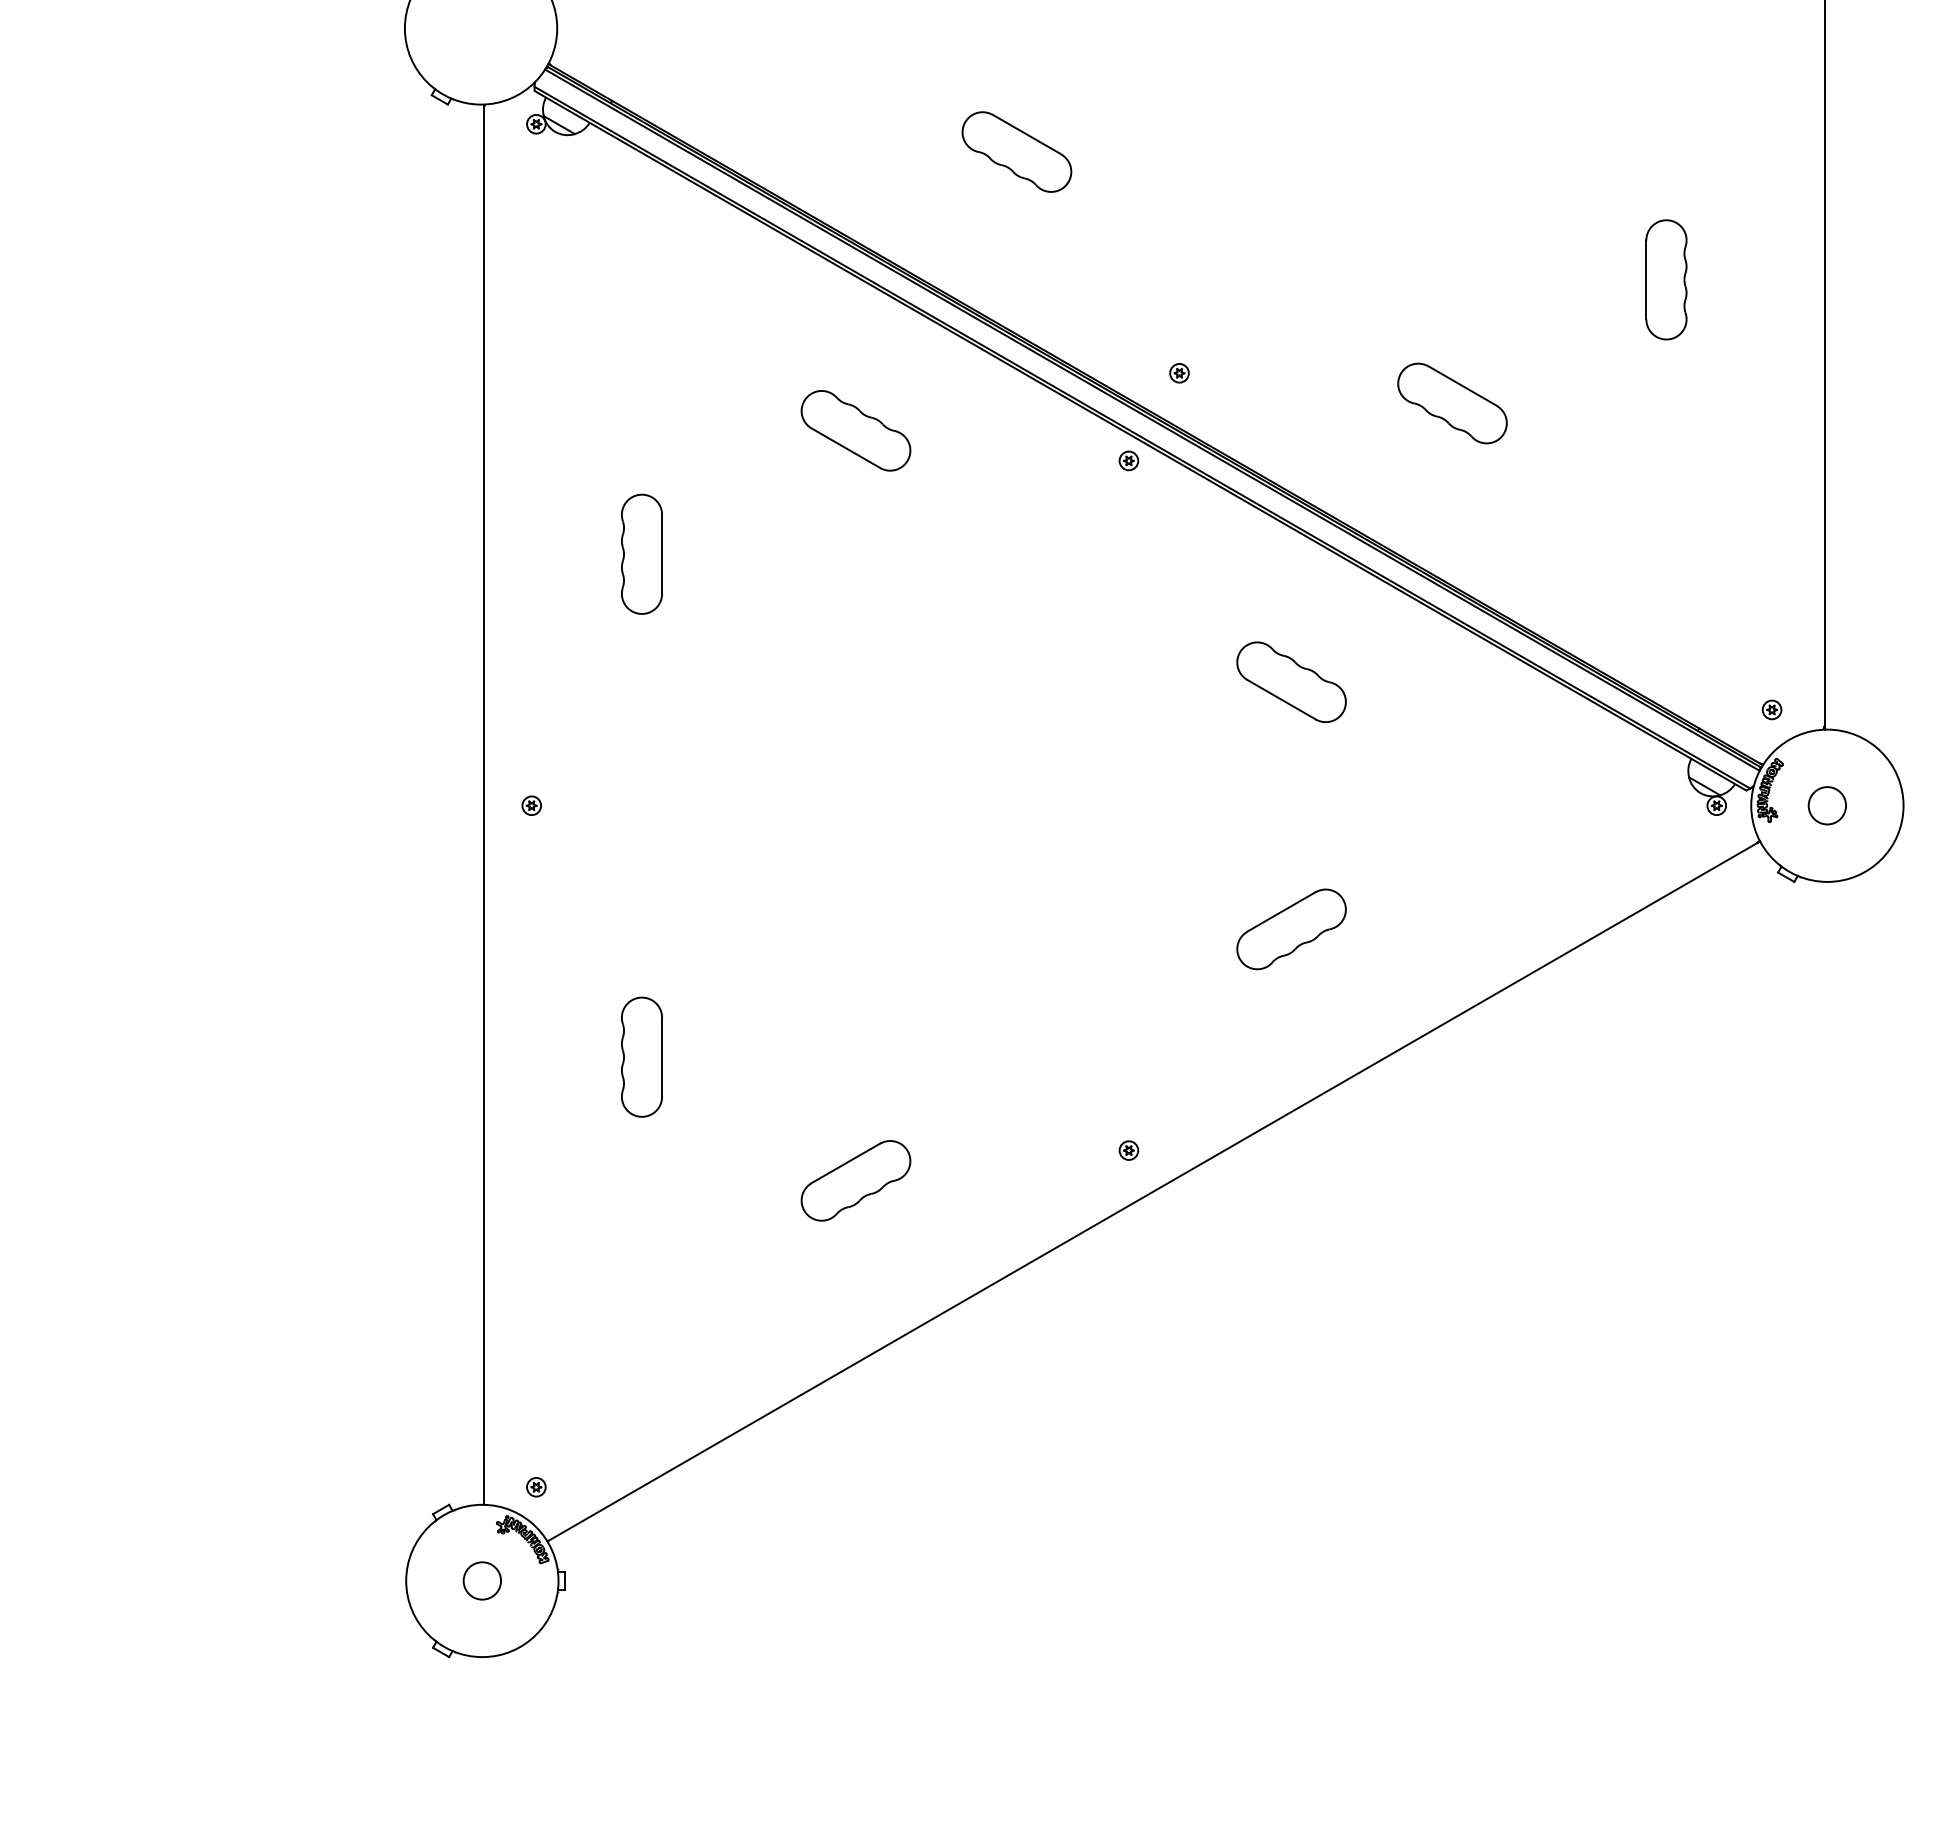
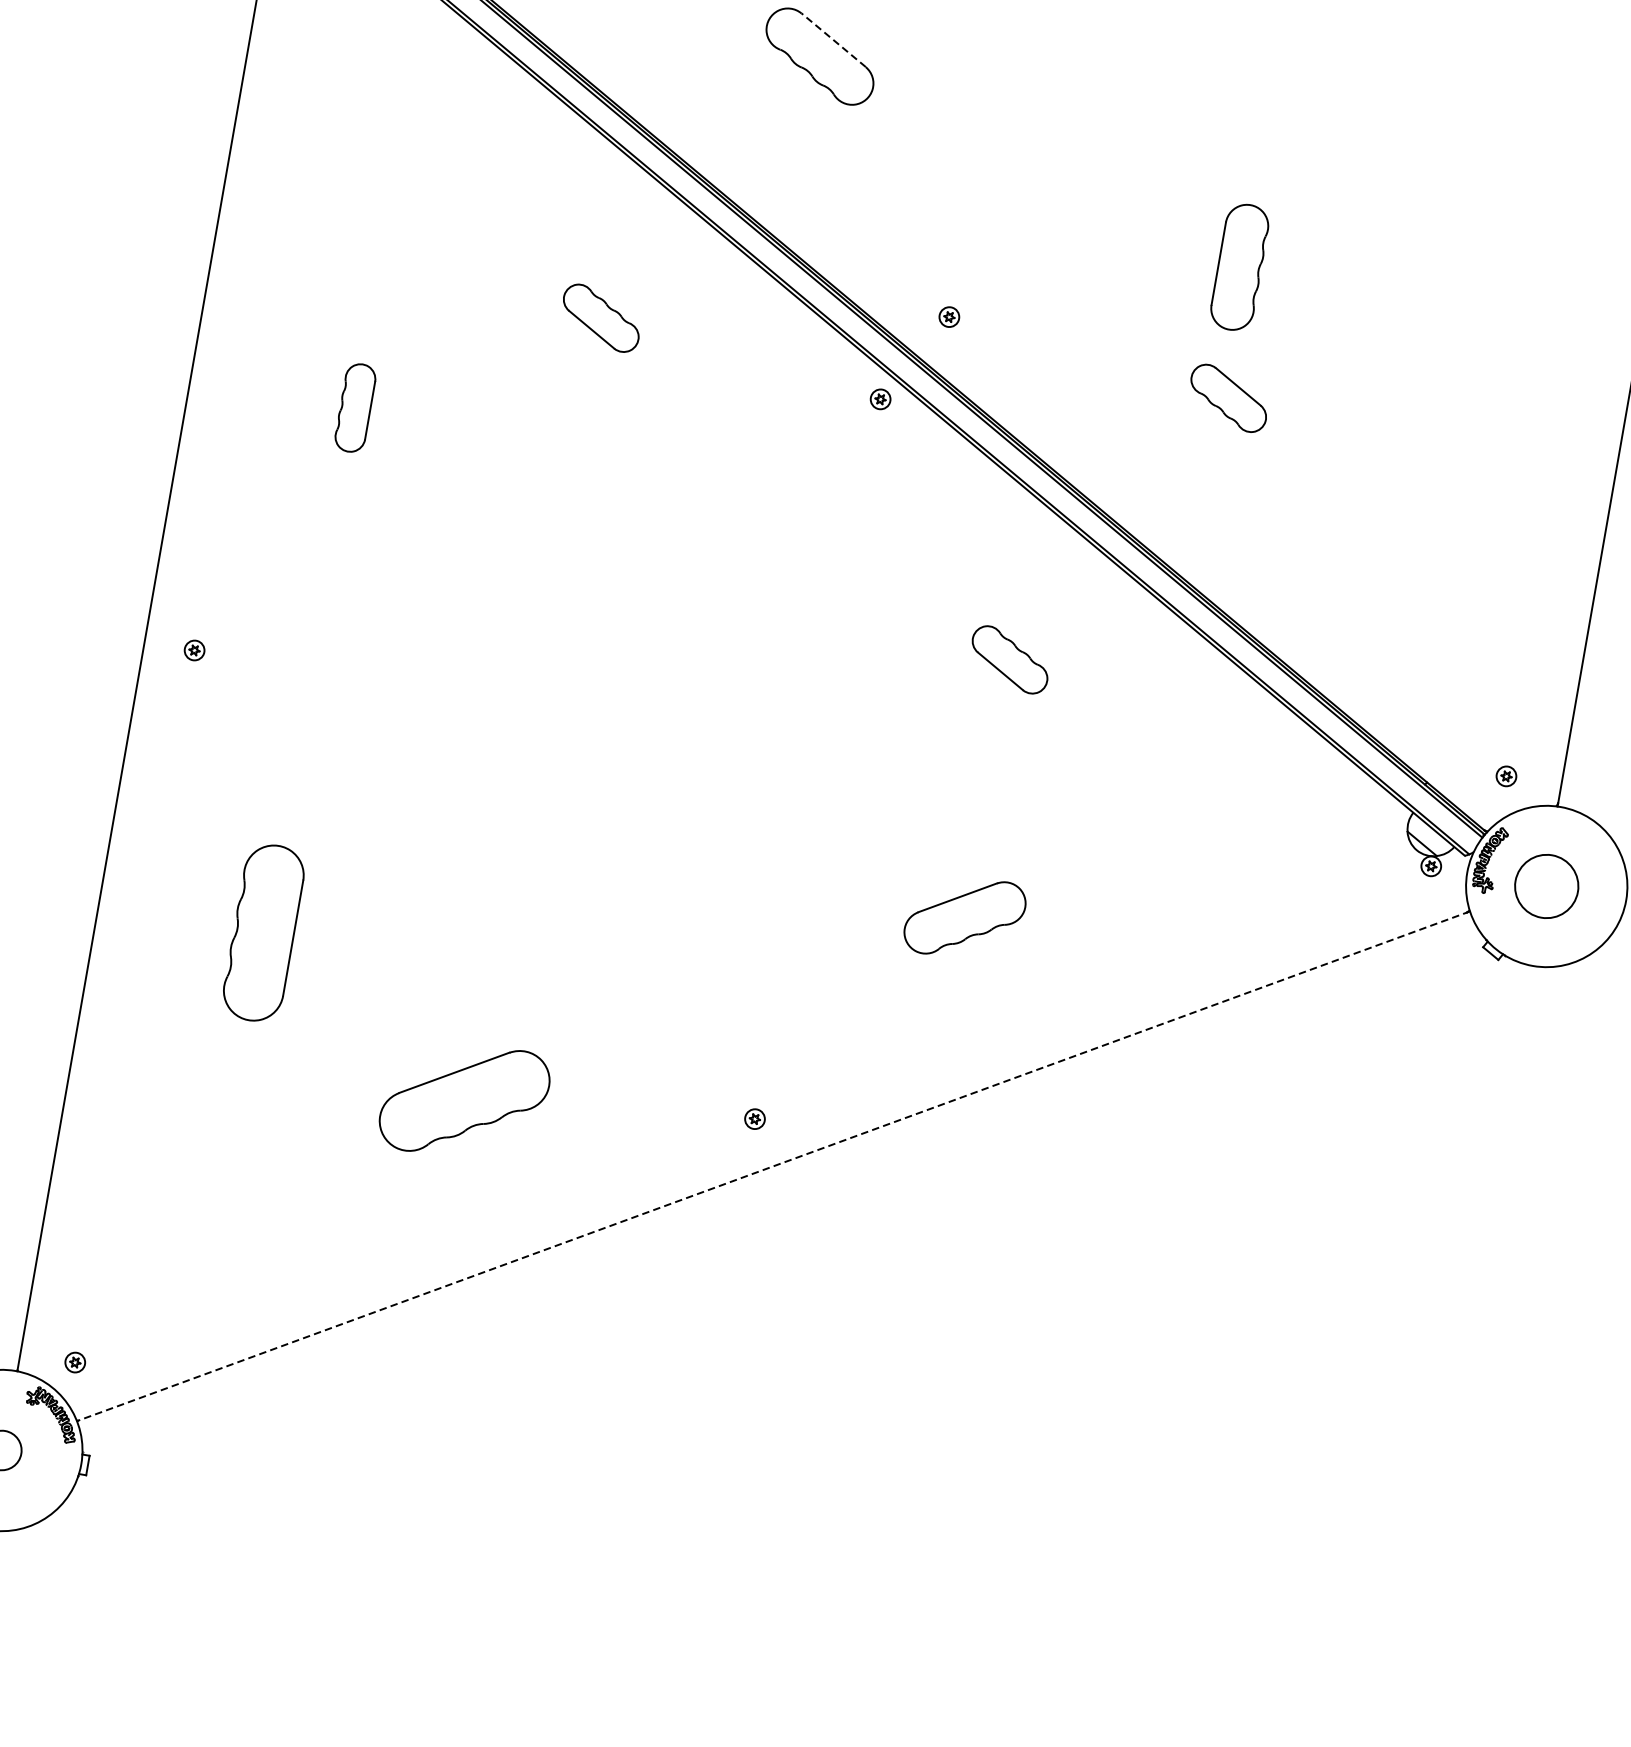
line: (1027, 134) -> (834, 40), solid -> dashed
part: (1666, 279) -> (1239, 266), moved
part: (1452, 403) -> (1228, 398), size x0.7
part: (855, 430) -> (600, 317), size x0.7
part: (641, 553) -> (355, 407), size x0.7
part: (1291, 681) -> (1010, 659), size x0.7
circle: (1827, 805) -> (1546, 886), size x1.6
part: (641, 1056) -> (263, 932), size x1.4
part: (855, 1180) -> (464, 1100), size x1.4
line: (1153, 1191) -> (773, 1166), solid -> dashed

